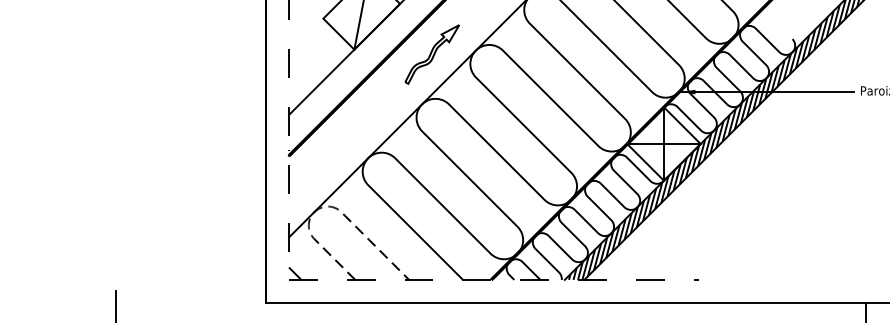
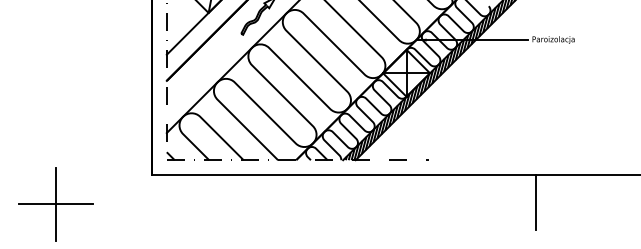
line: (324, 206) -> (189, 113), dashed -> solid

